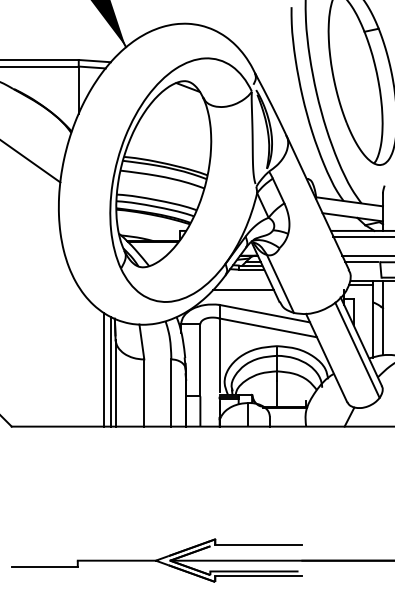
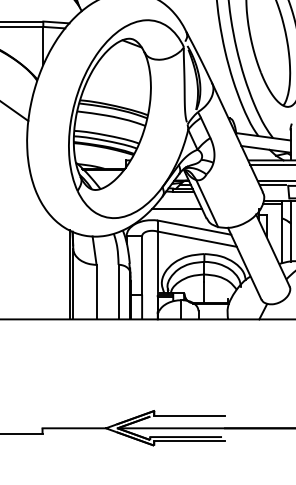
line: (357, 349) -> (269, 256), removed
line: (104, 369) -> (64, 272), removed

